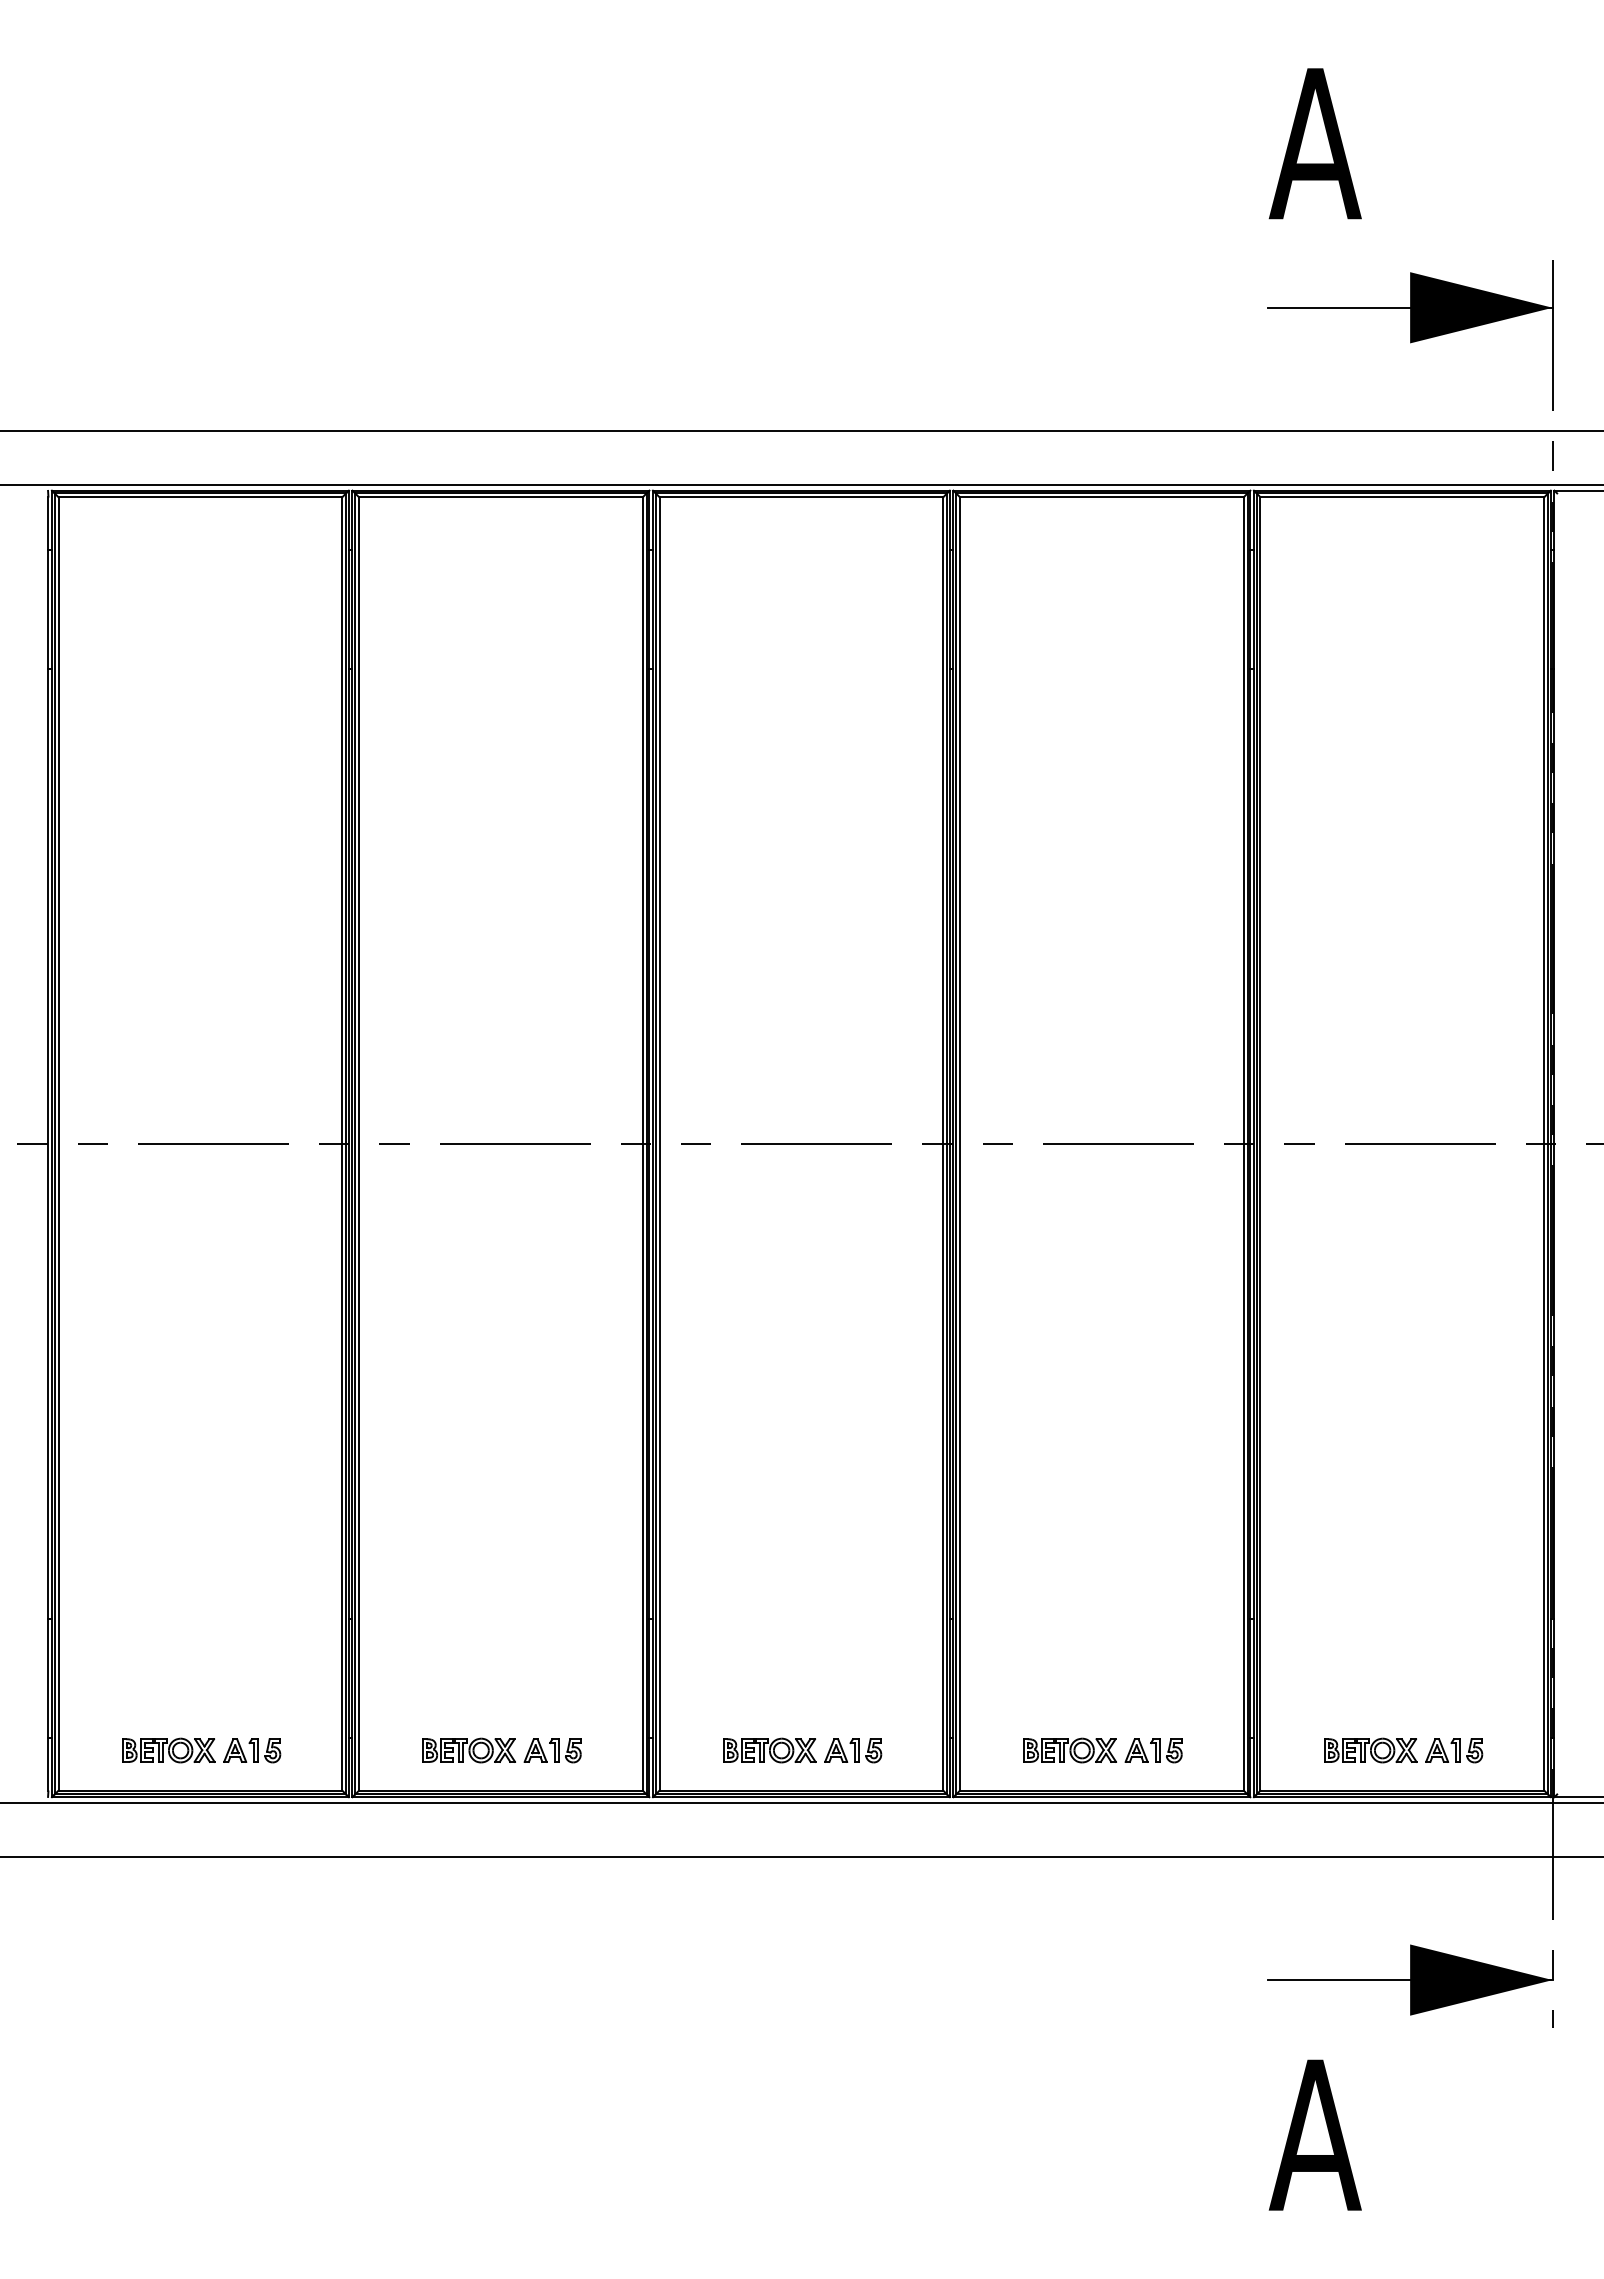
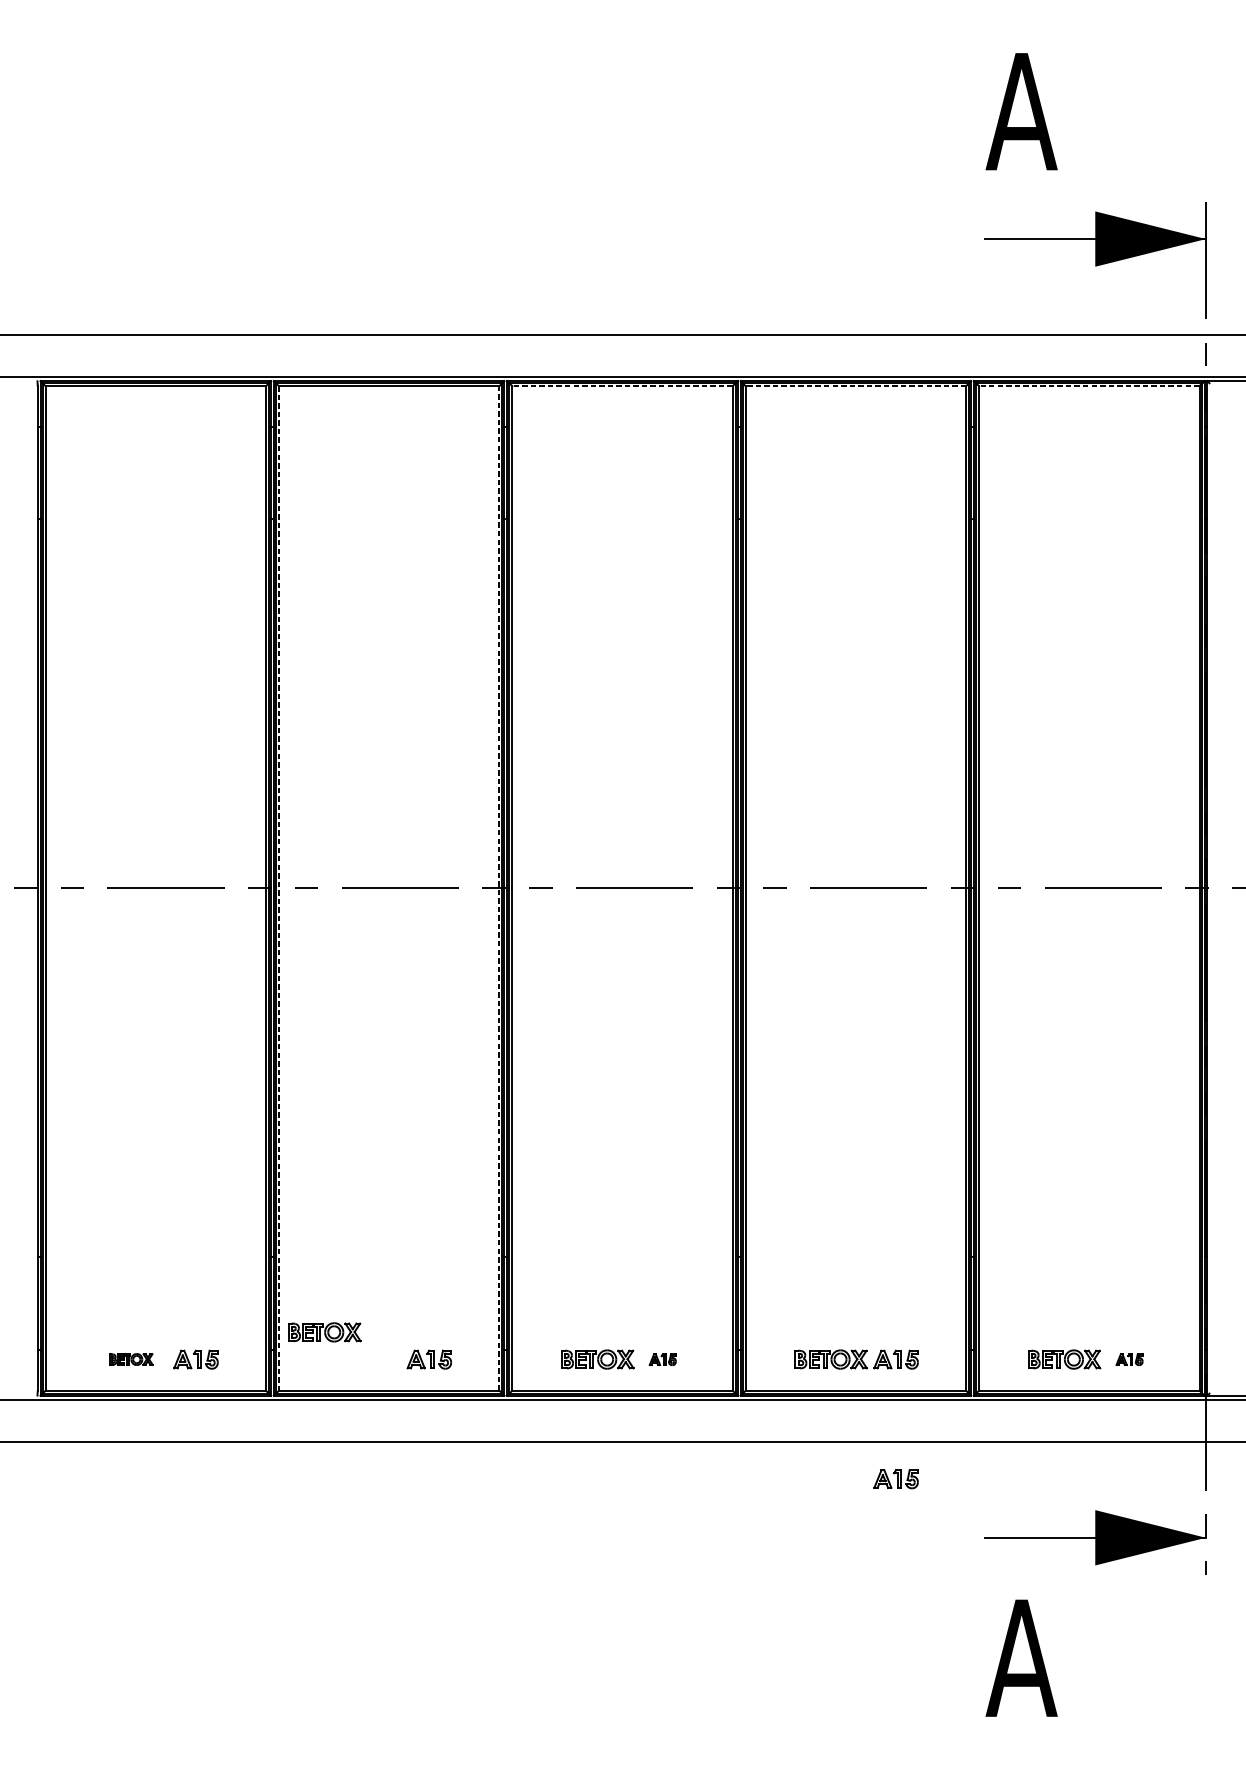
line: (801, 497) -> (622, 386), solid -> dashed
line: (1101, 497) -> (855, 386), solid -> dashed
line: (1402, 497) -> (1089, 386), solid -> dashed
line: (359, 1143) -> (279, 888), solid -> dashed
line: (642, 1143) -> (499, 888), solid -> dashed
part: (168, 1750) -> (131, 1359), size x0.6
part: (468, 1750) -> (324, 1332), moved
part: (853, 1750) -> (662, 1359), size x0.6
part: (1454, 1750) -> (1129, 1359), size x0.6
part: (1153, 1904) -> (895, 1479), added

